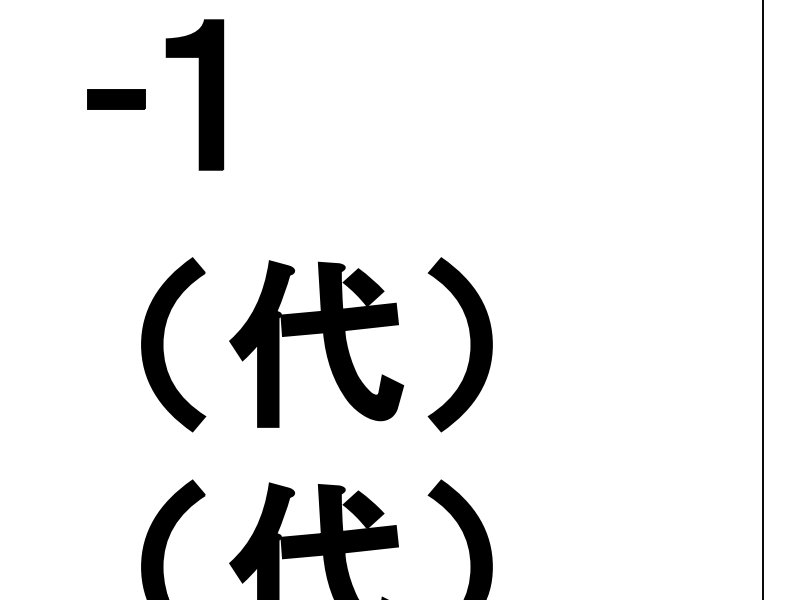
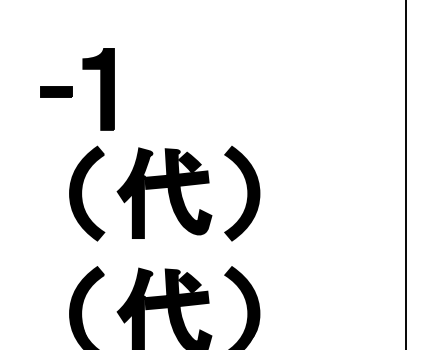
part: (155, 95) -> (77, 89), moved

